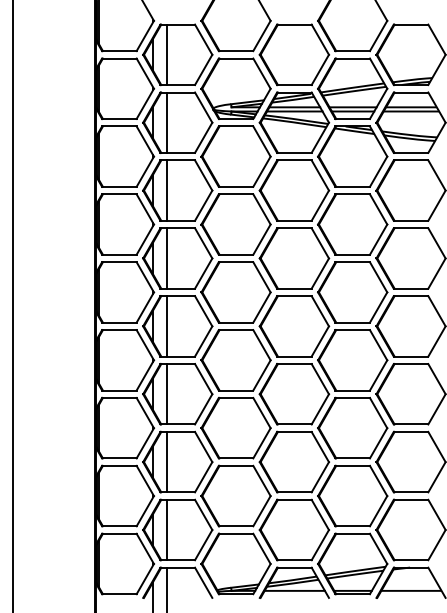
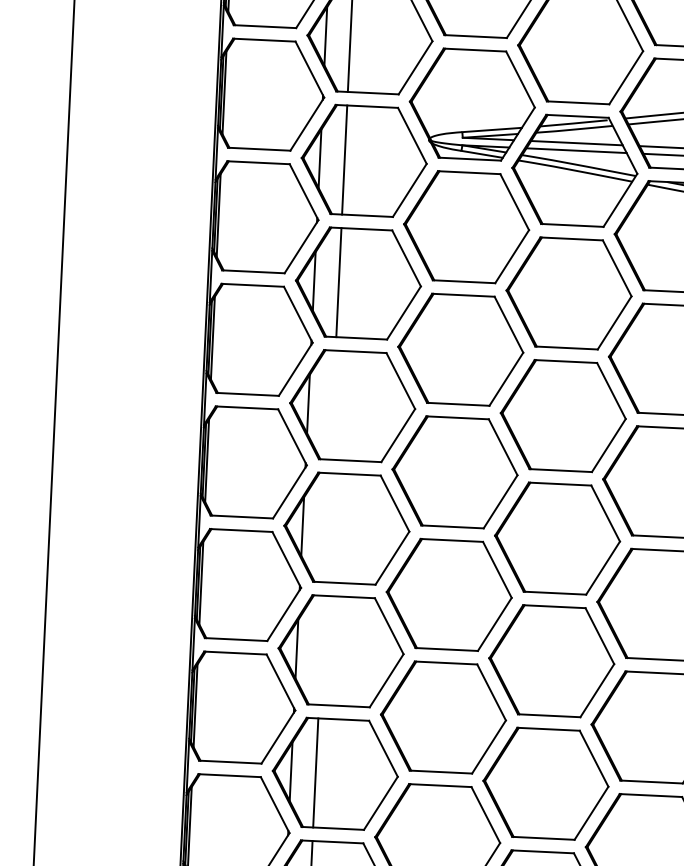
line: (166, 258) -> (332, 405), removed
line: (166, 326) -> (326, 527), removed
line: (166, 394) -> (320, 650), removed

